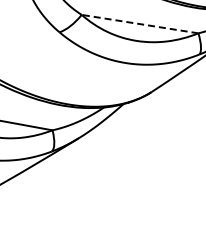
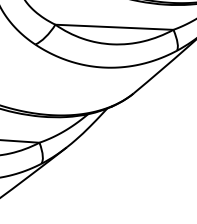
line: (139, 24) -> (113, 27), dashed -> solid

